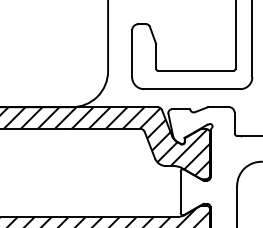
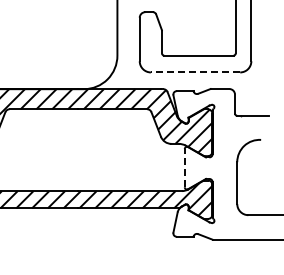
line: (192, 89) -> (195, 72), solid -> dashed
line: (180, 191) -> (184, 167), solid -> dashed

